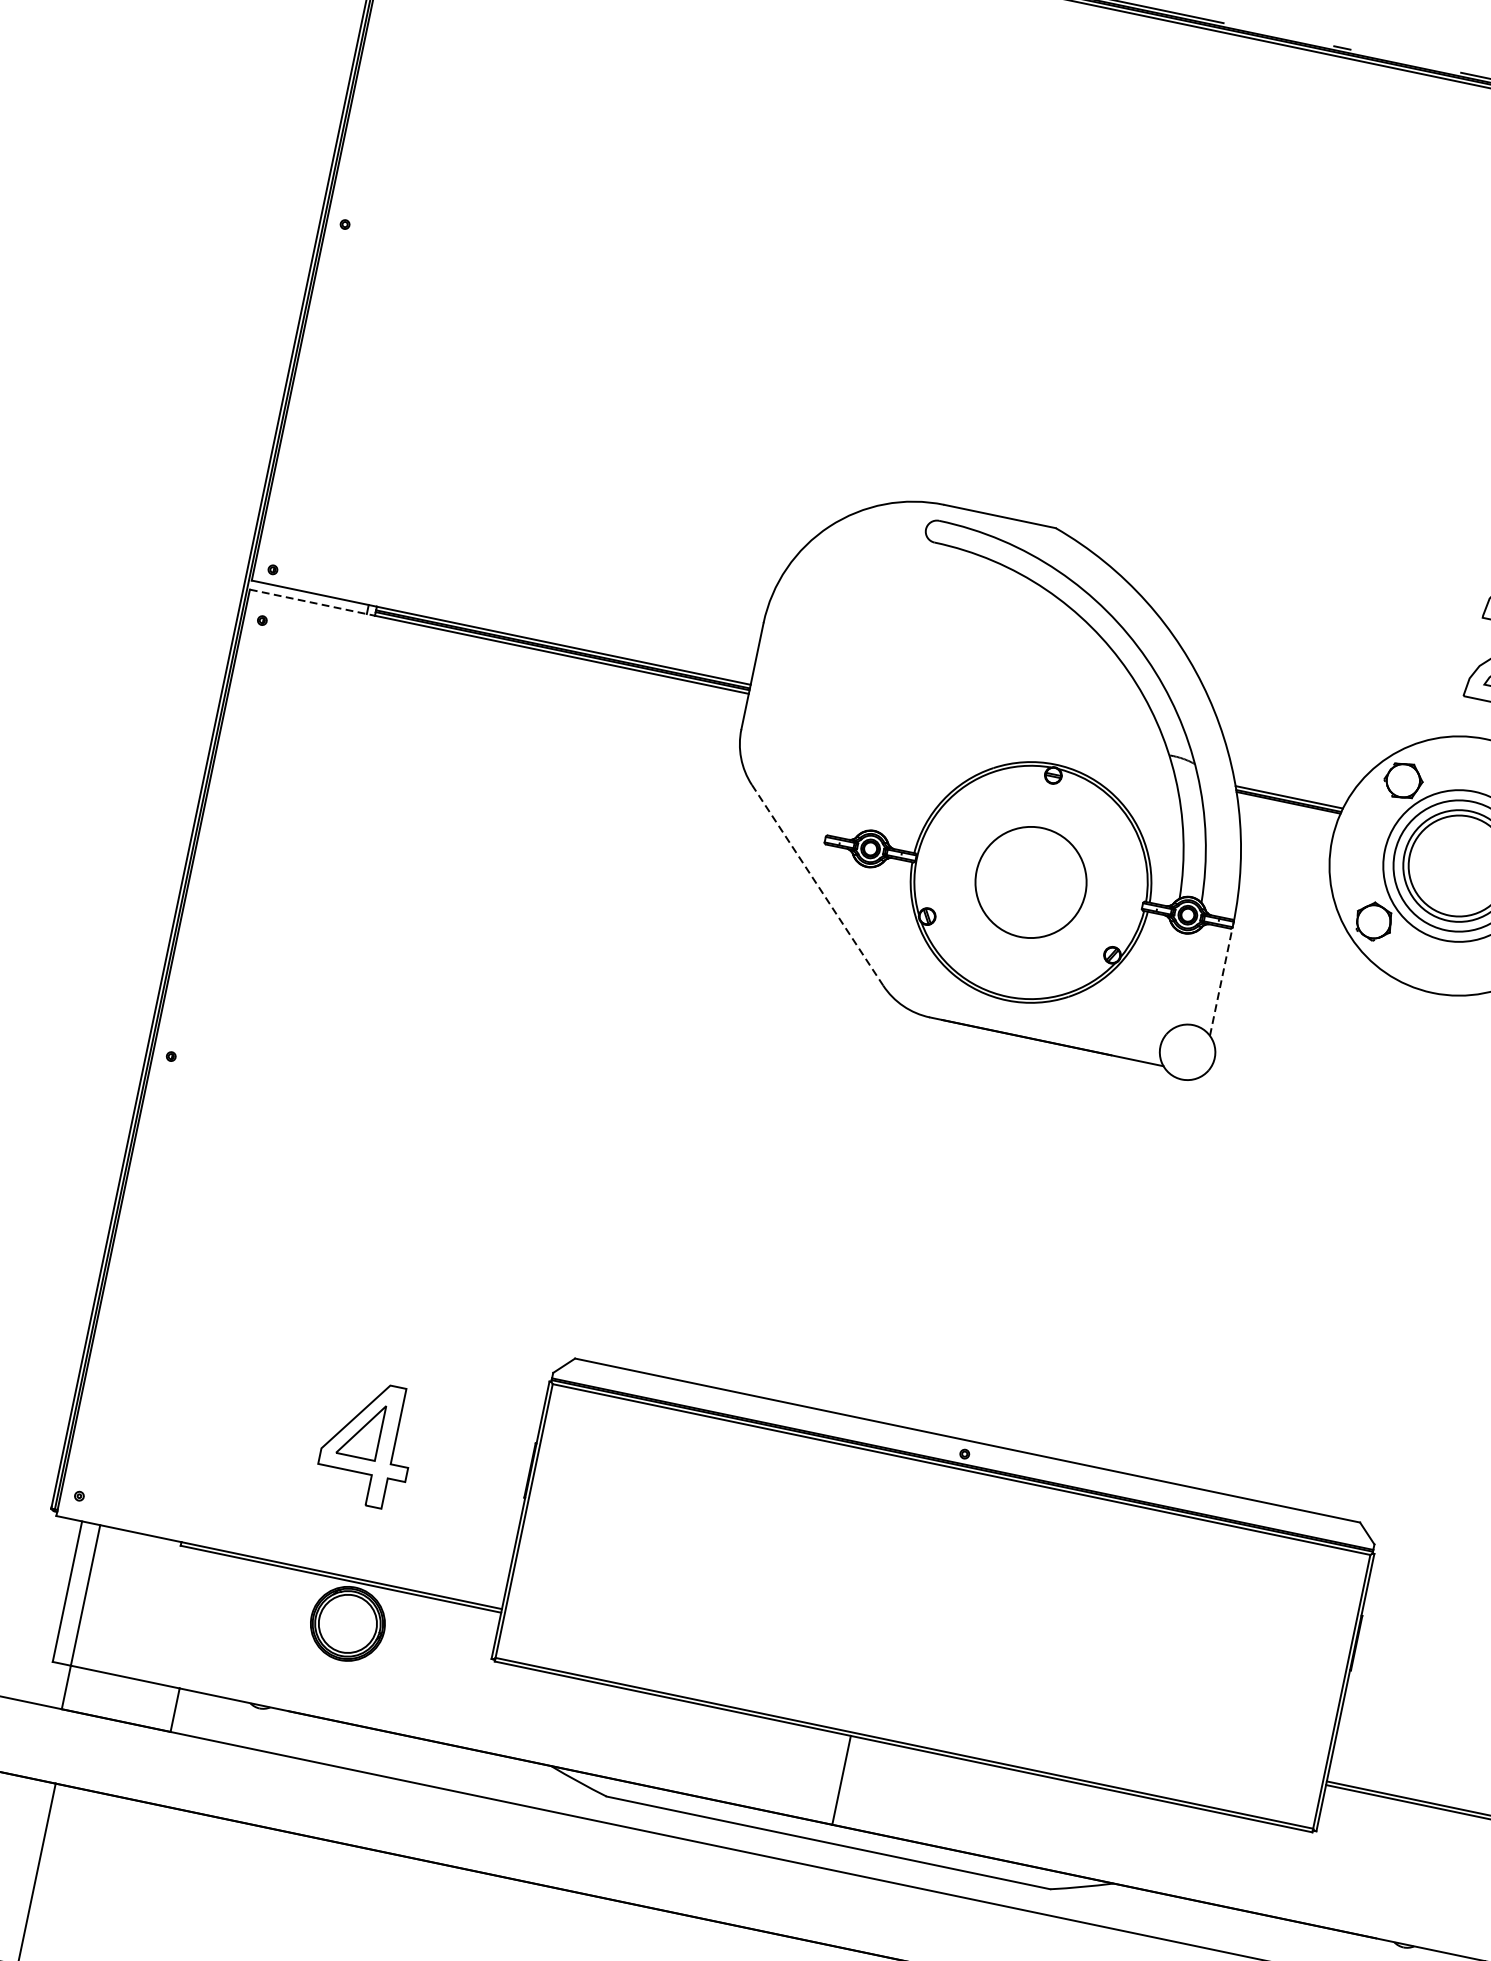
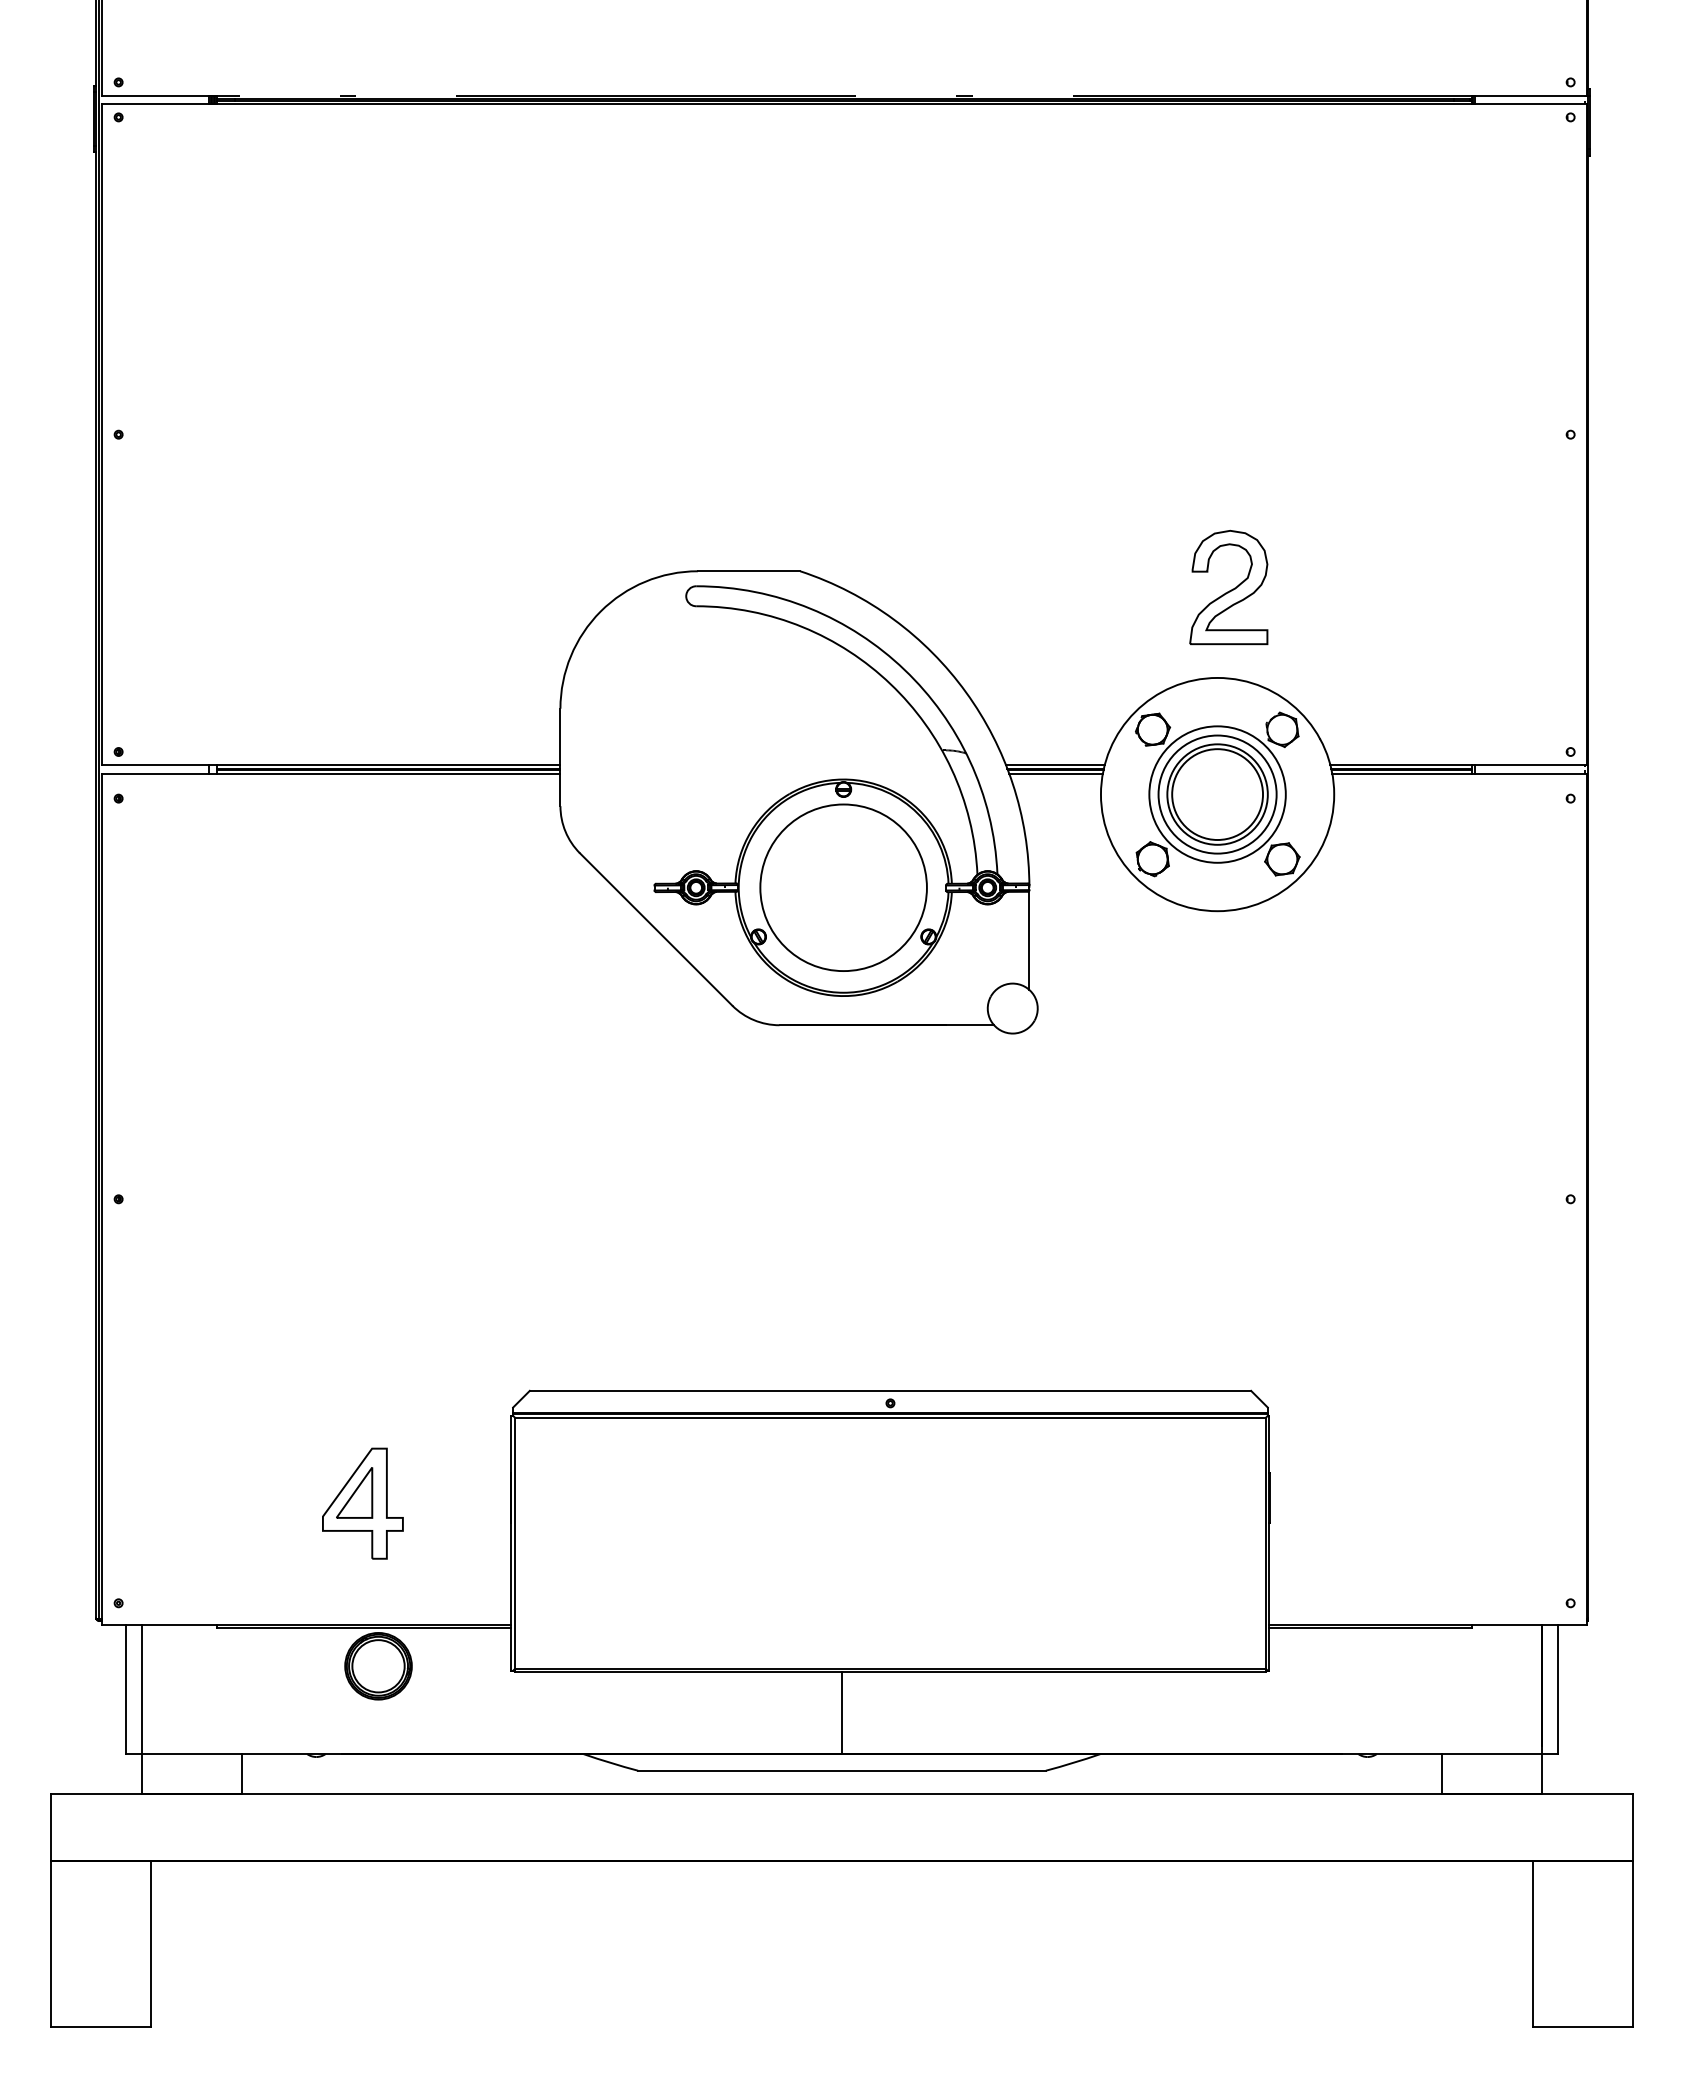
line: (312, 602) -> (159, 773), dashed -> solid
line: (1287, 806) -> (1055, 773), added
circle: (1030, 882) -> (843, 887), size x1.67
line: (817, 885) -> (656, 929), dashed -> solid
line: (1221, 982) -> (1029, 940), dashed -> solid

